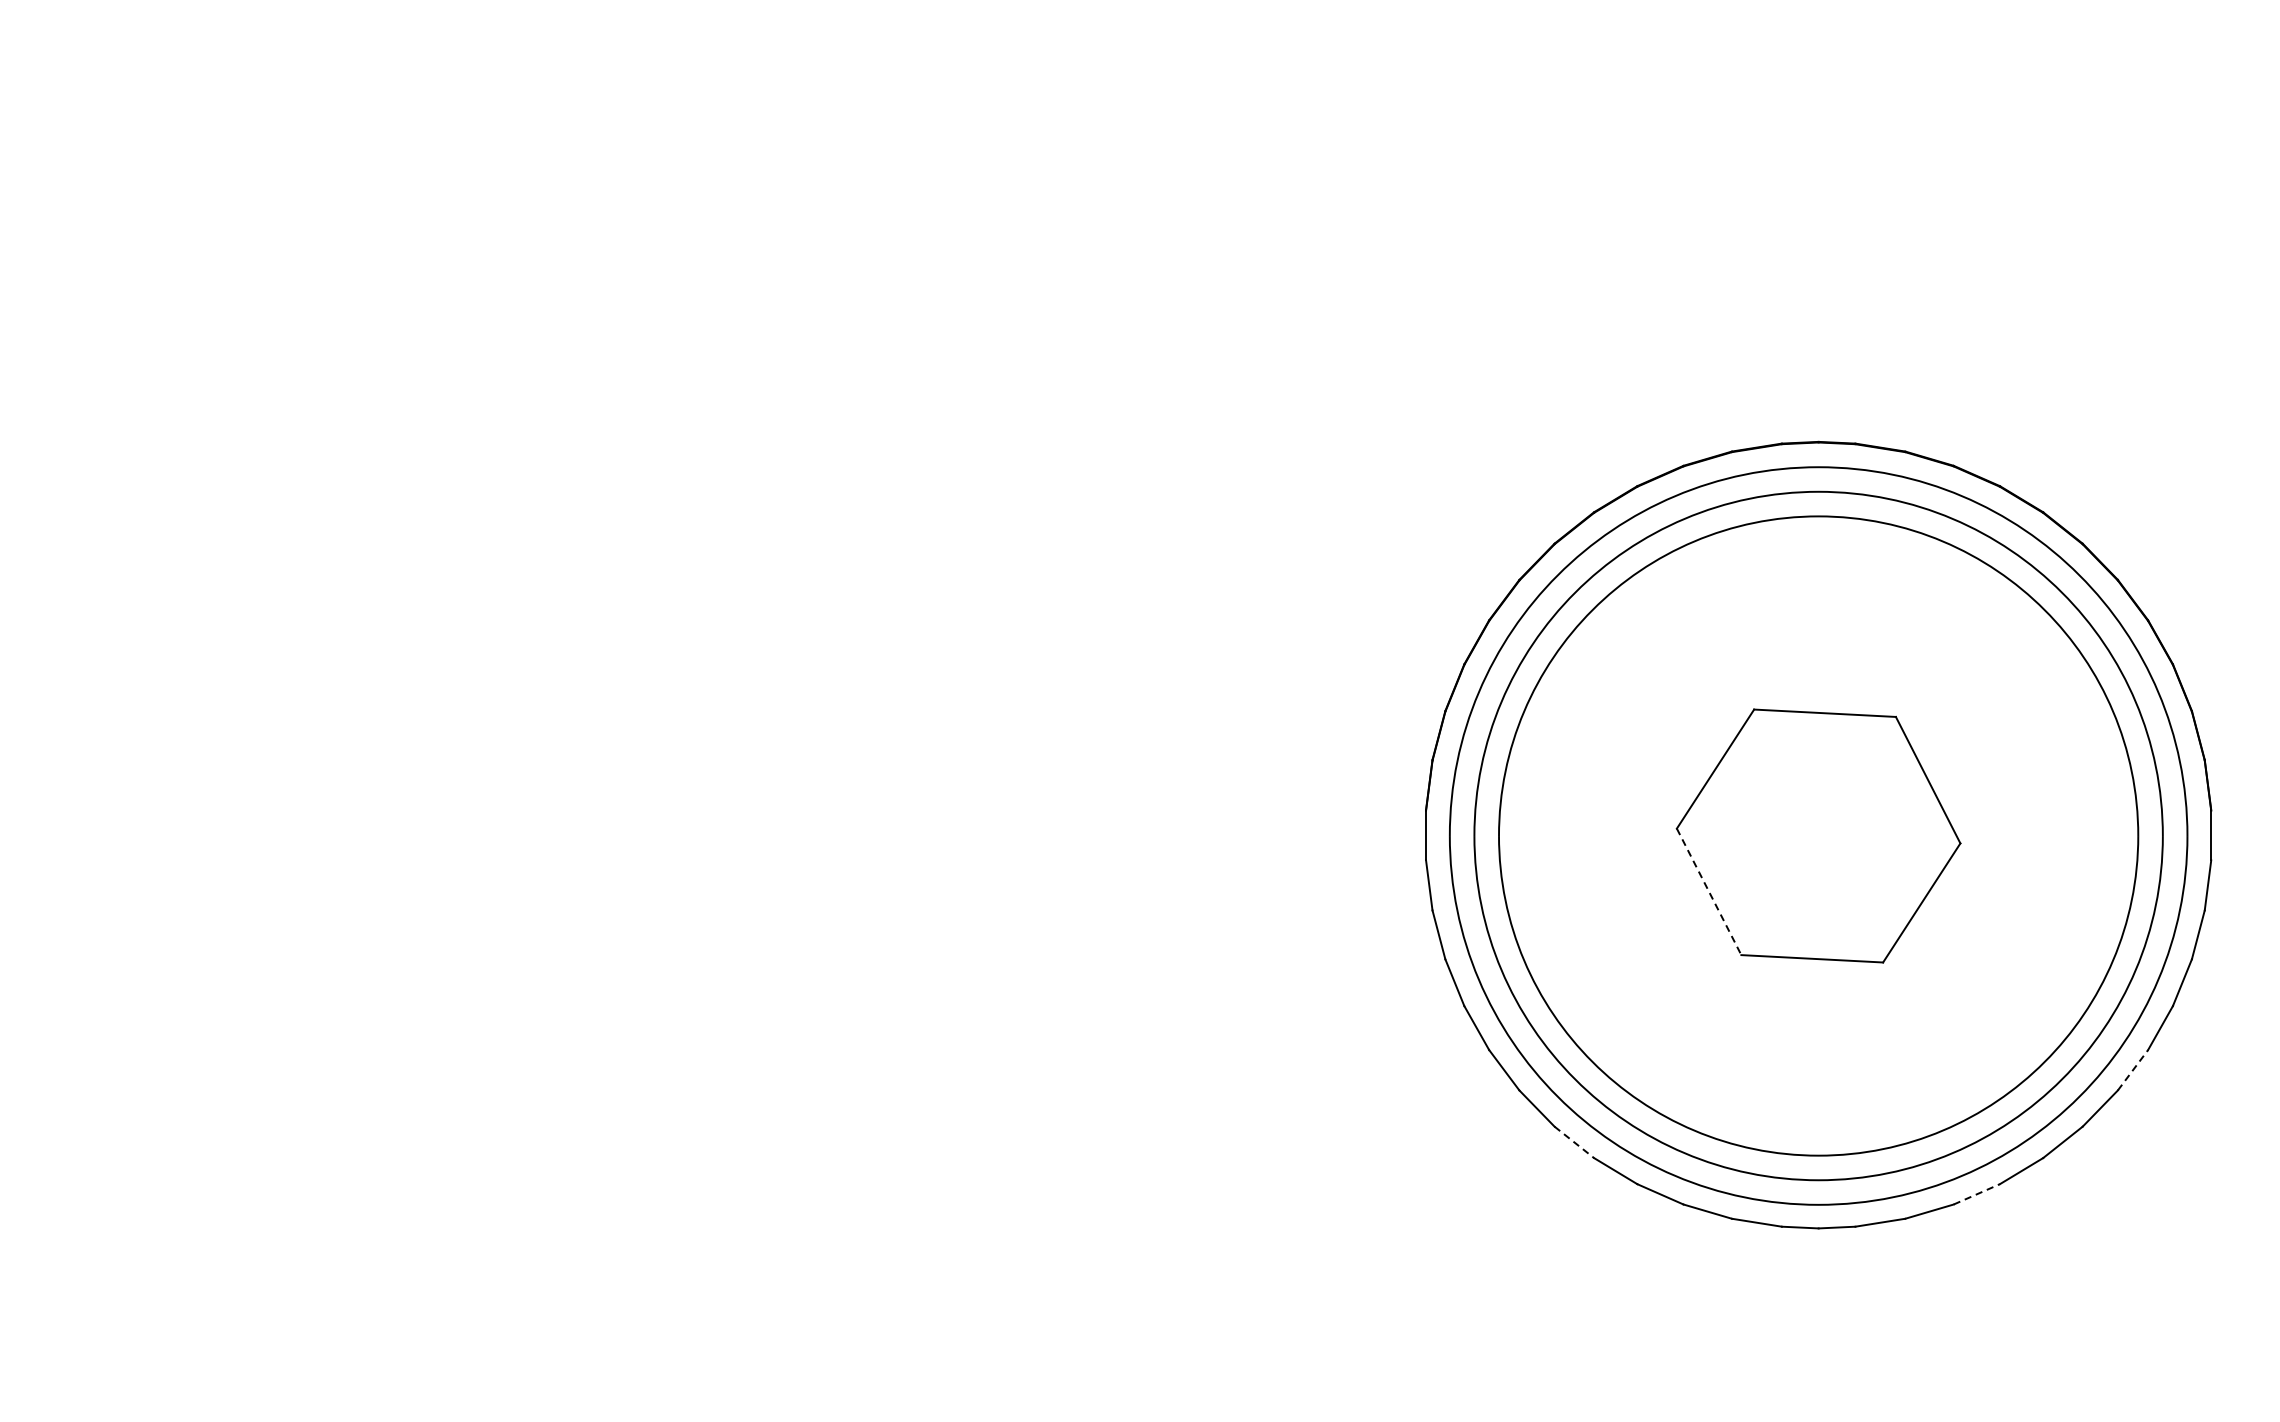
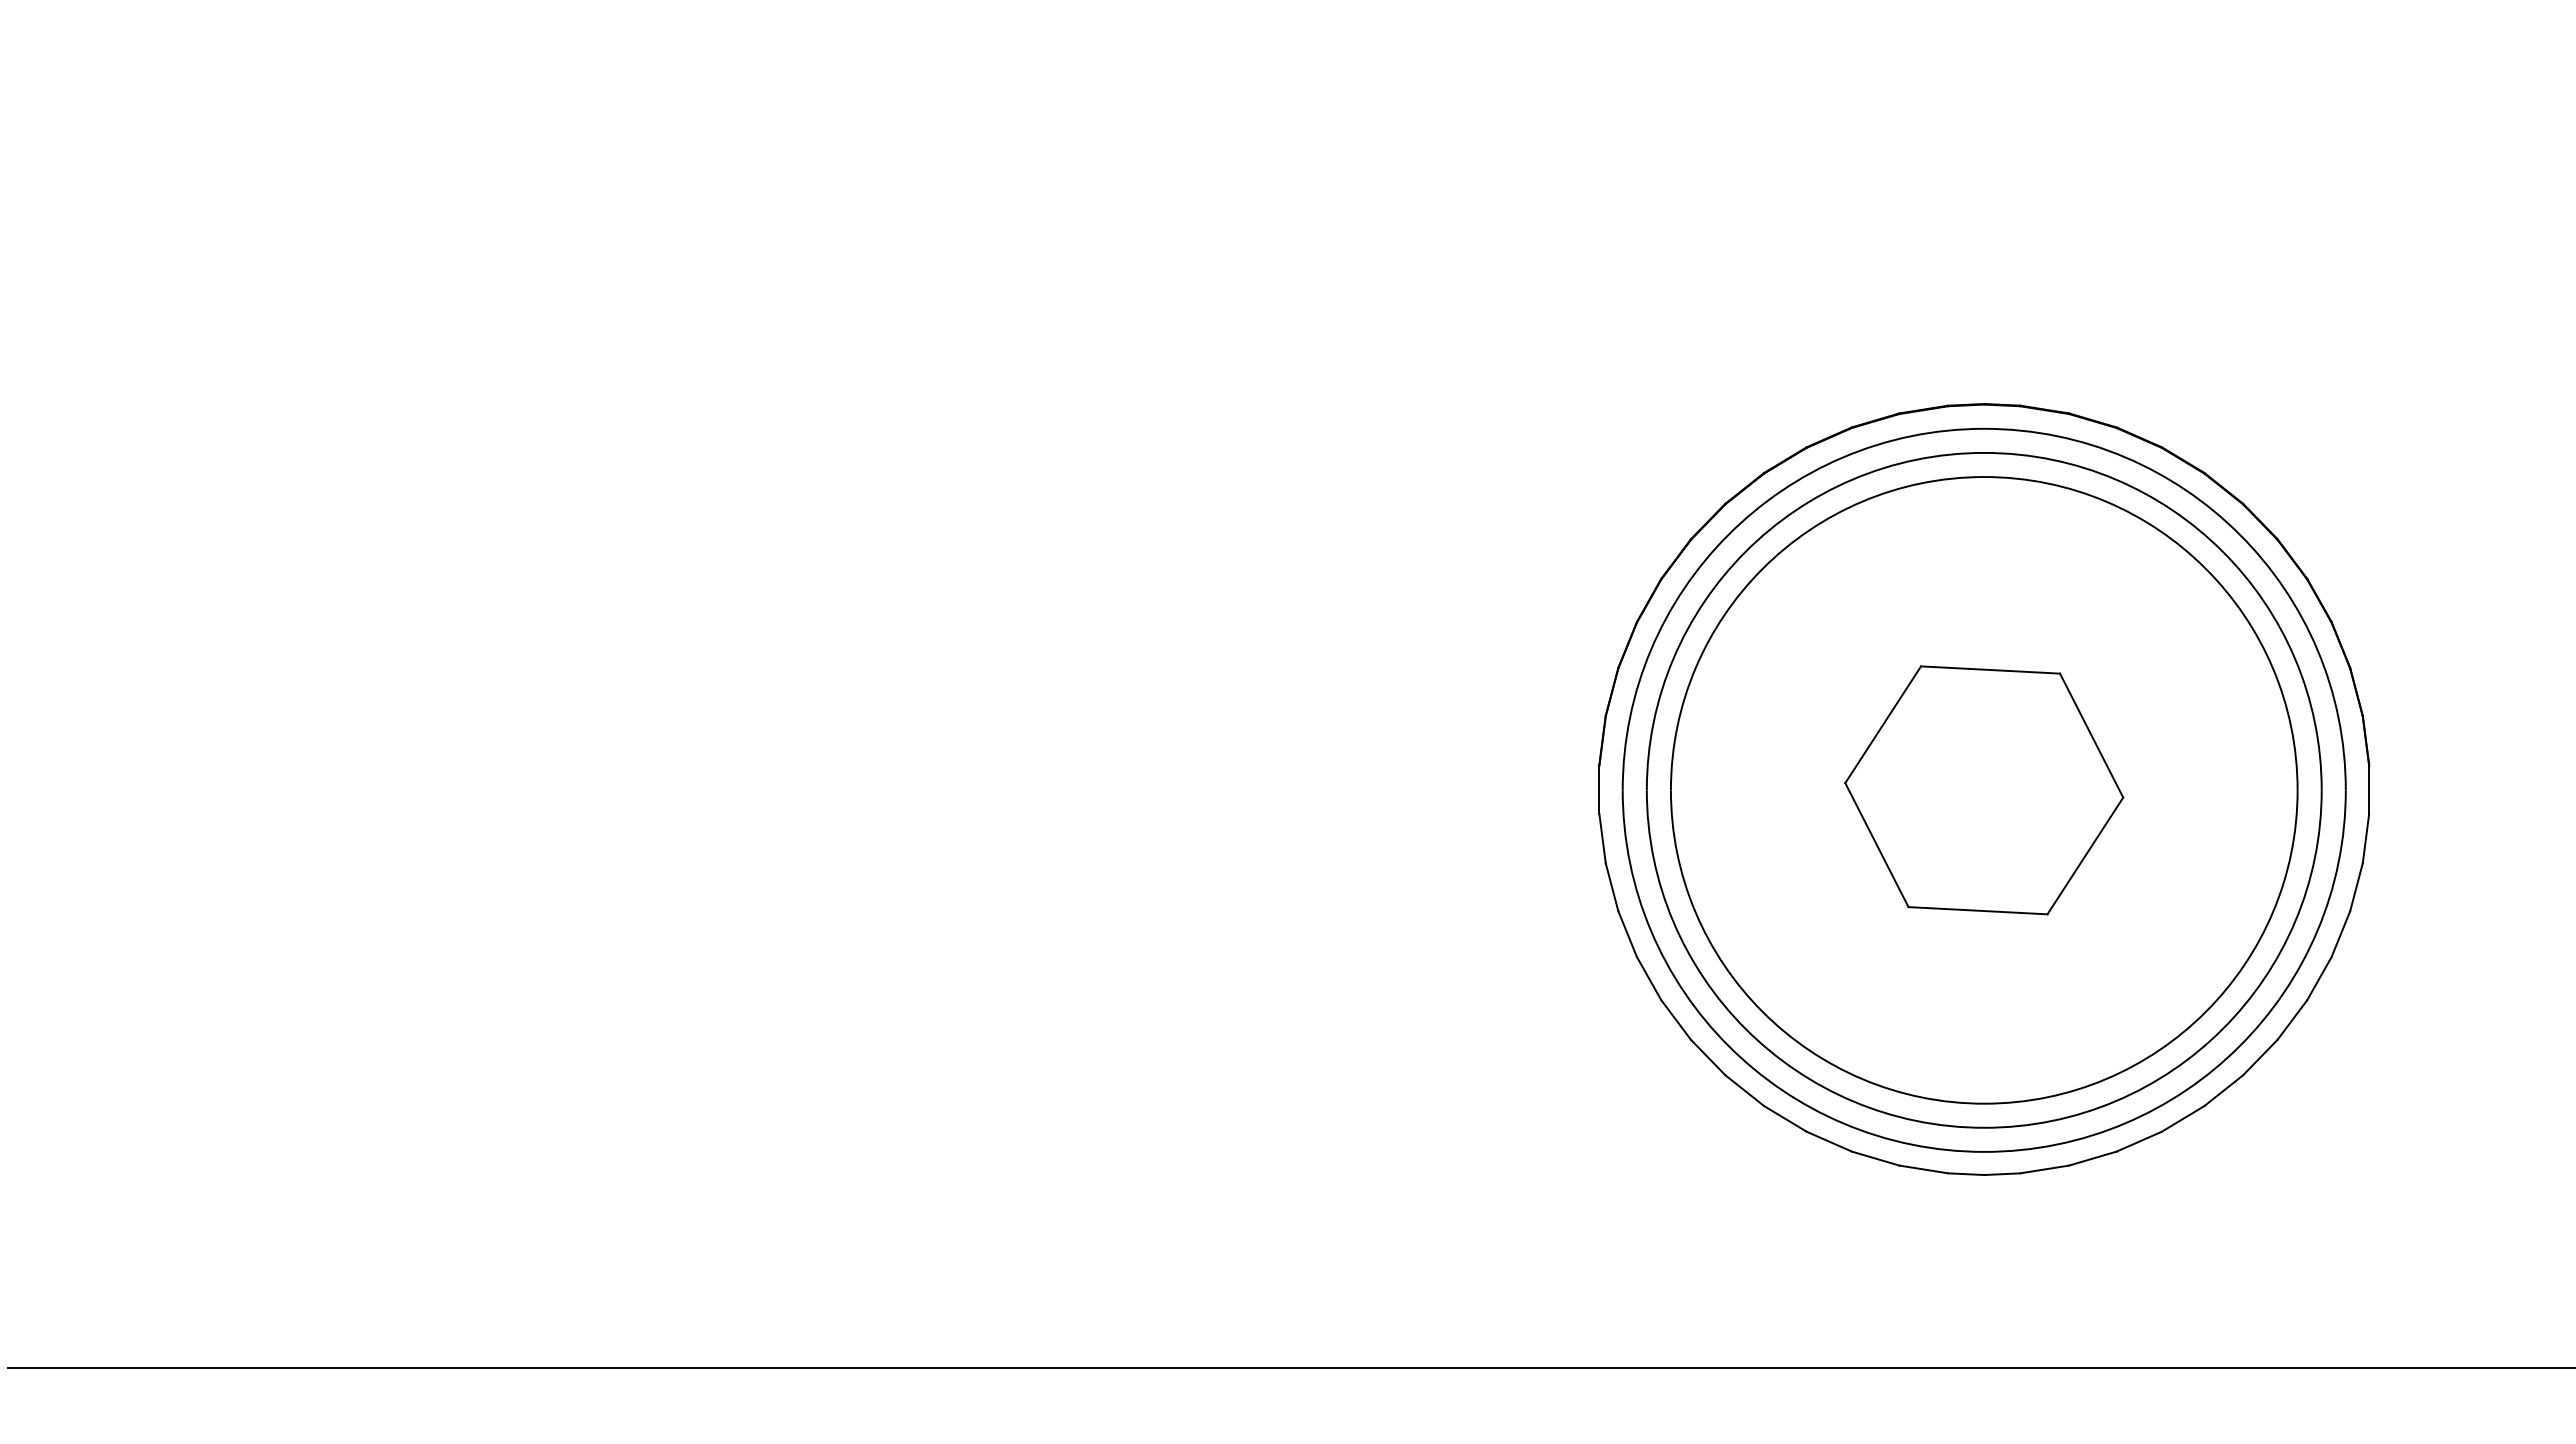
line: (1708, 892) -> (1876, 845), dashed -> solid
line: (2133, 1069) -> (2292, 1019), dashed -> solid
line: (1574, 1142) -> (1744, 1090), dashed -> solid
line: (1976, 1194) -> (2139, 1141), dashed -> solid

